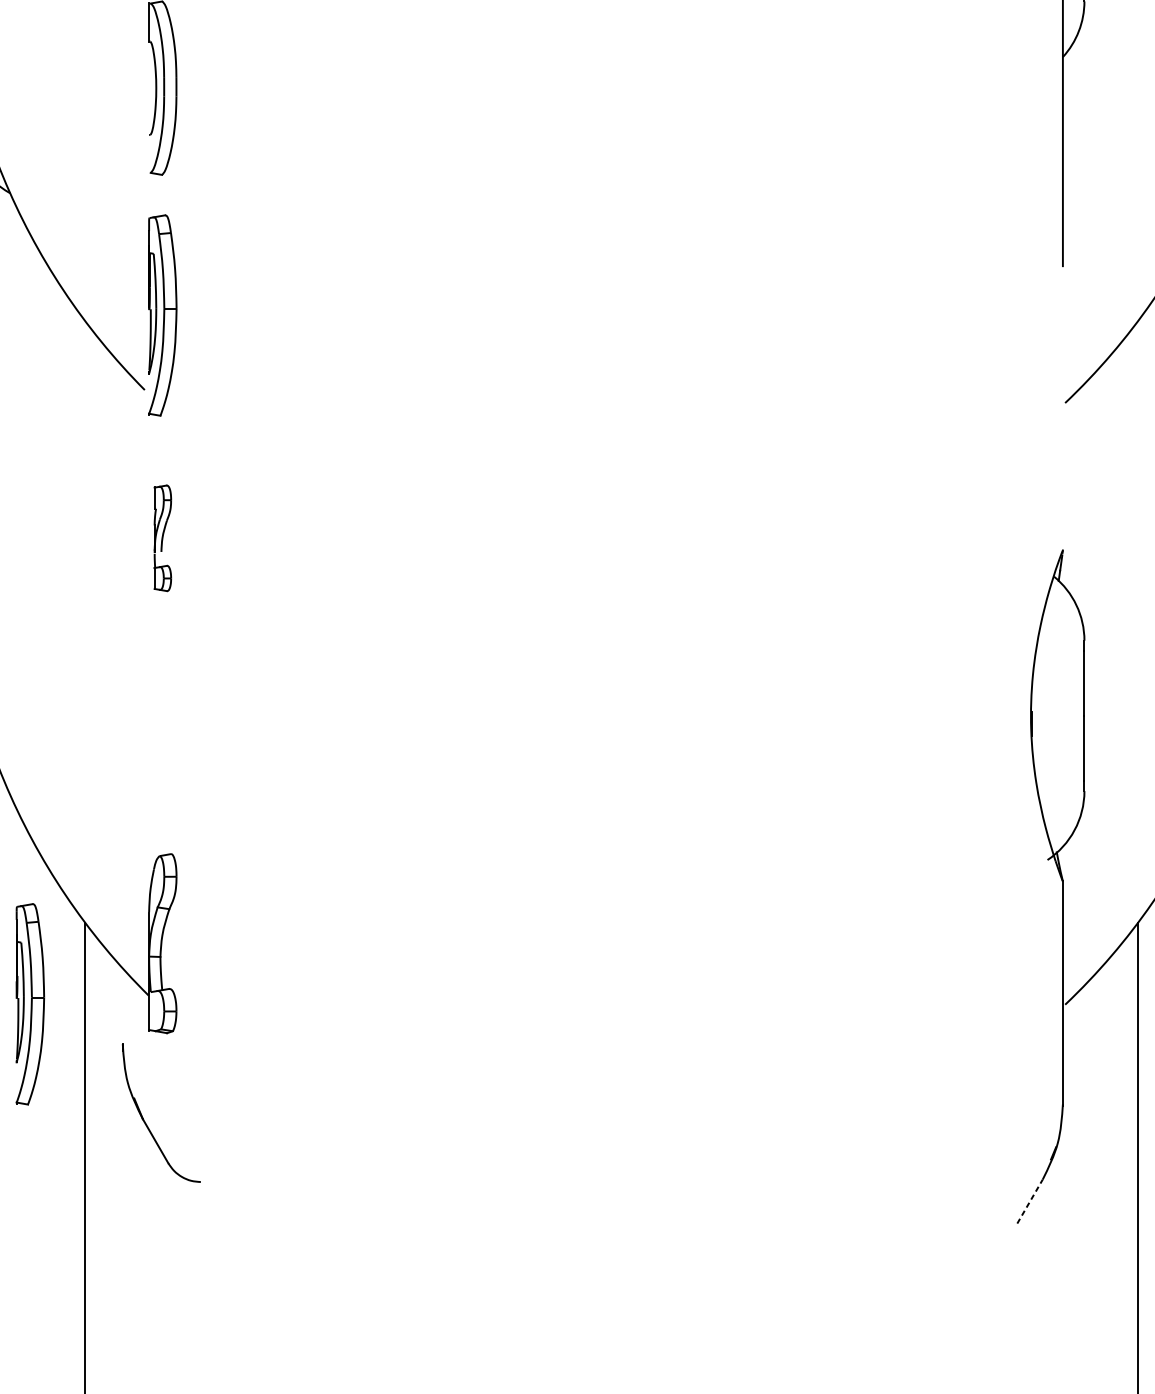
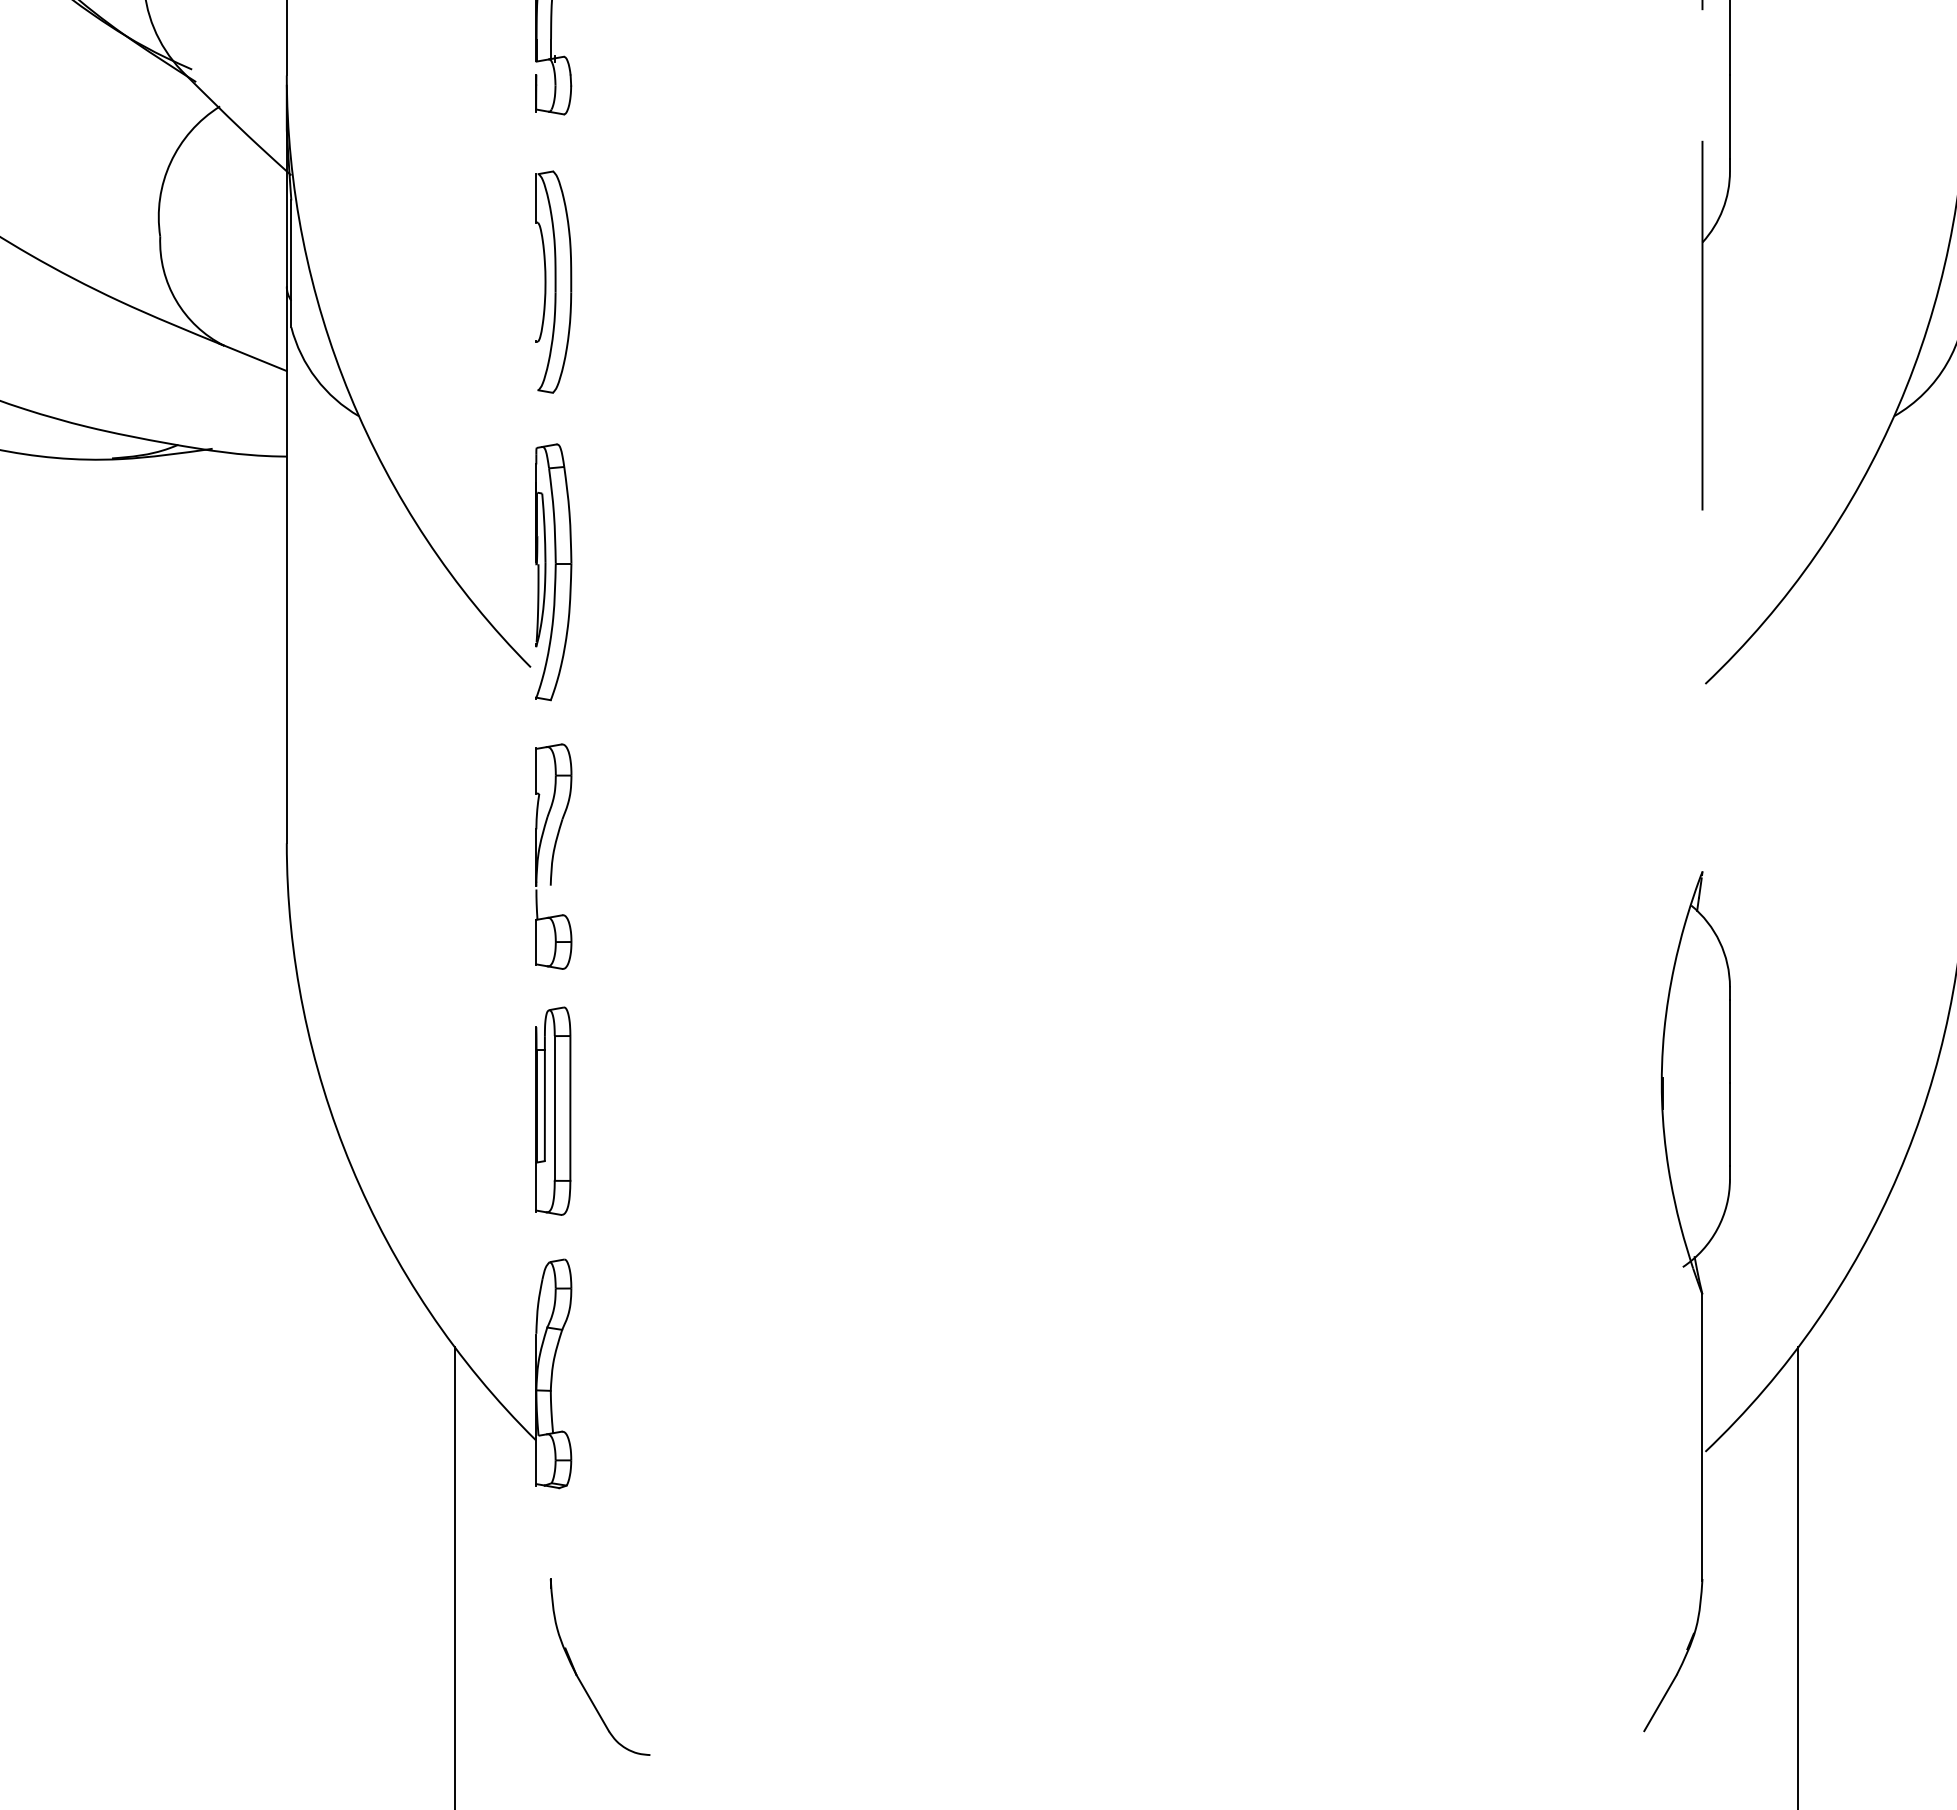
part: (162, 538) -> (553, 856), size x1.67
part: (162, 737) -> (553, 1110), added
part: (30, 1004) -> (384, 1451), removed
part: (146, 1122) -> (580, 1679), moved
line: (1030, 1201) -> (1660, 1702), dashed -> solid

